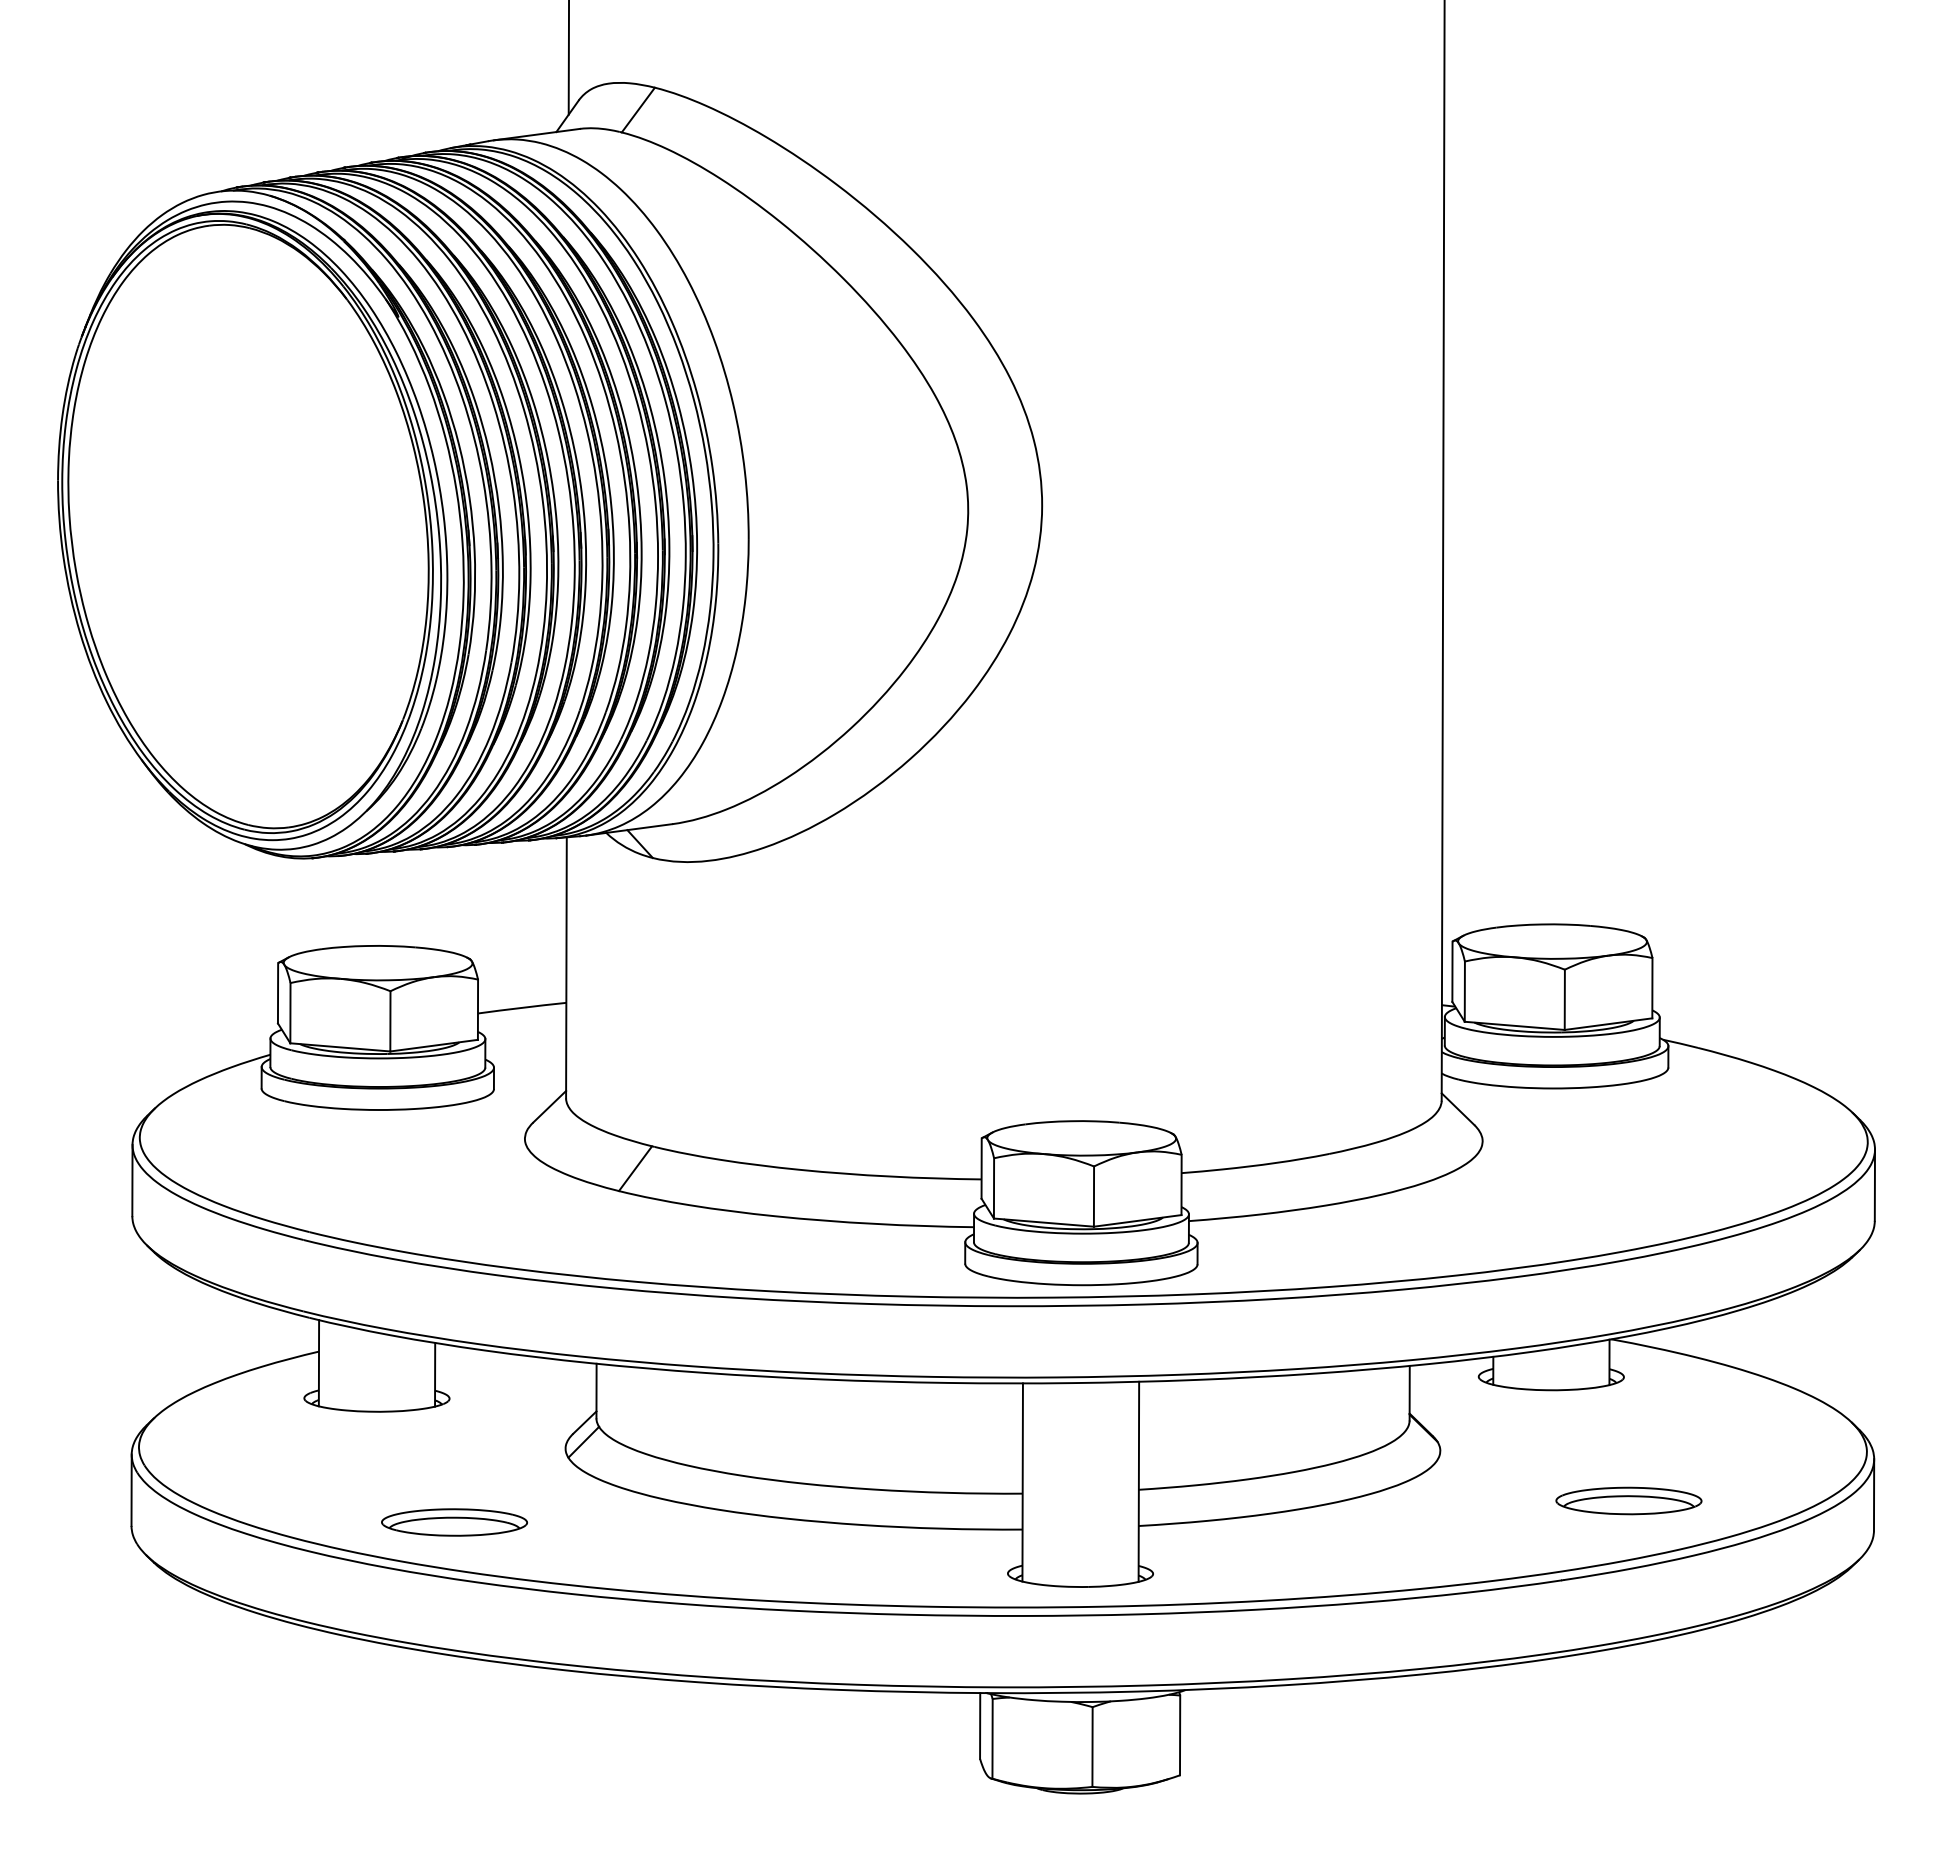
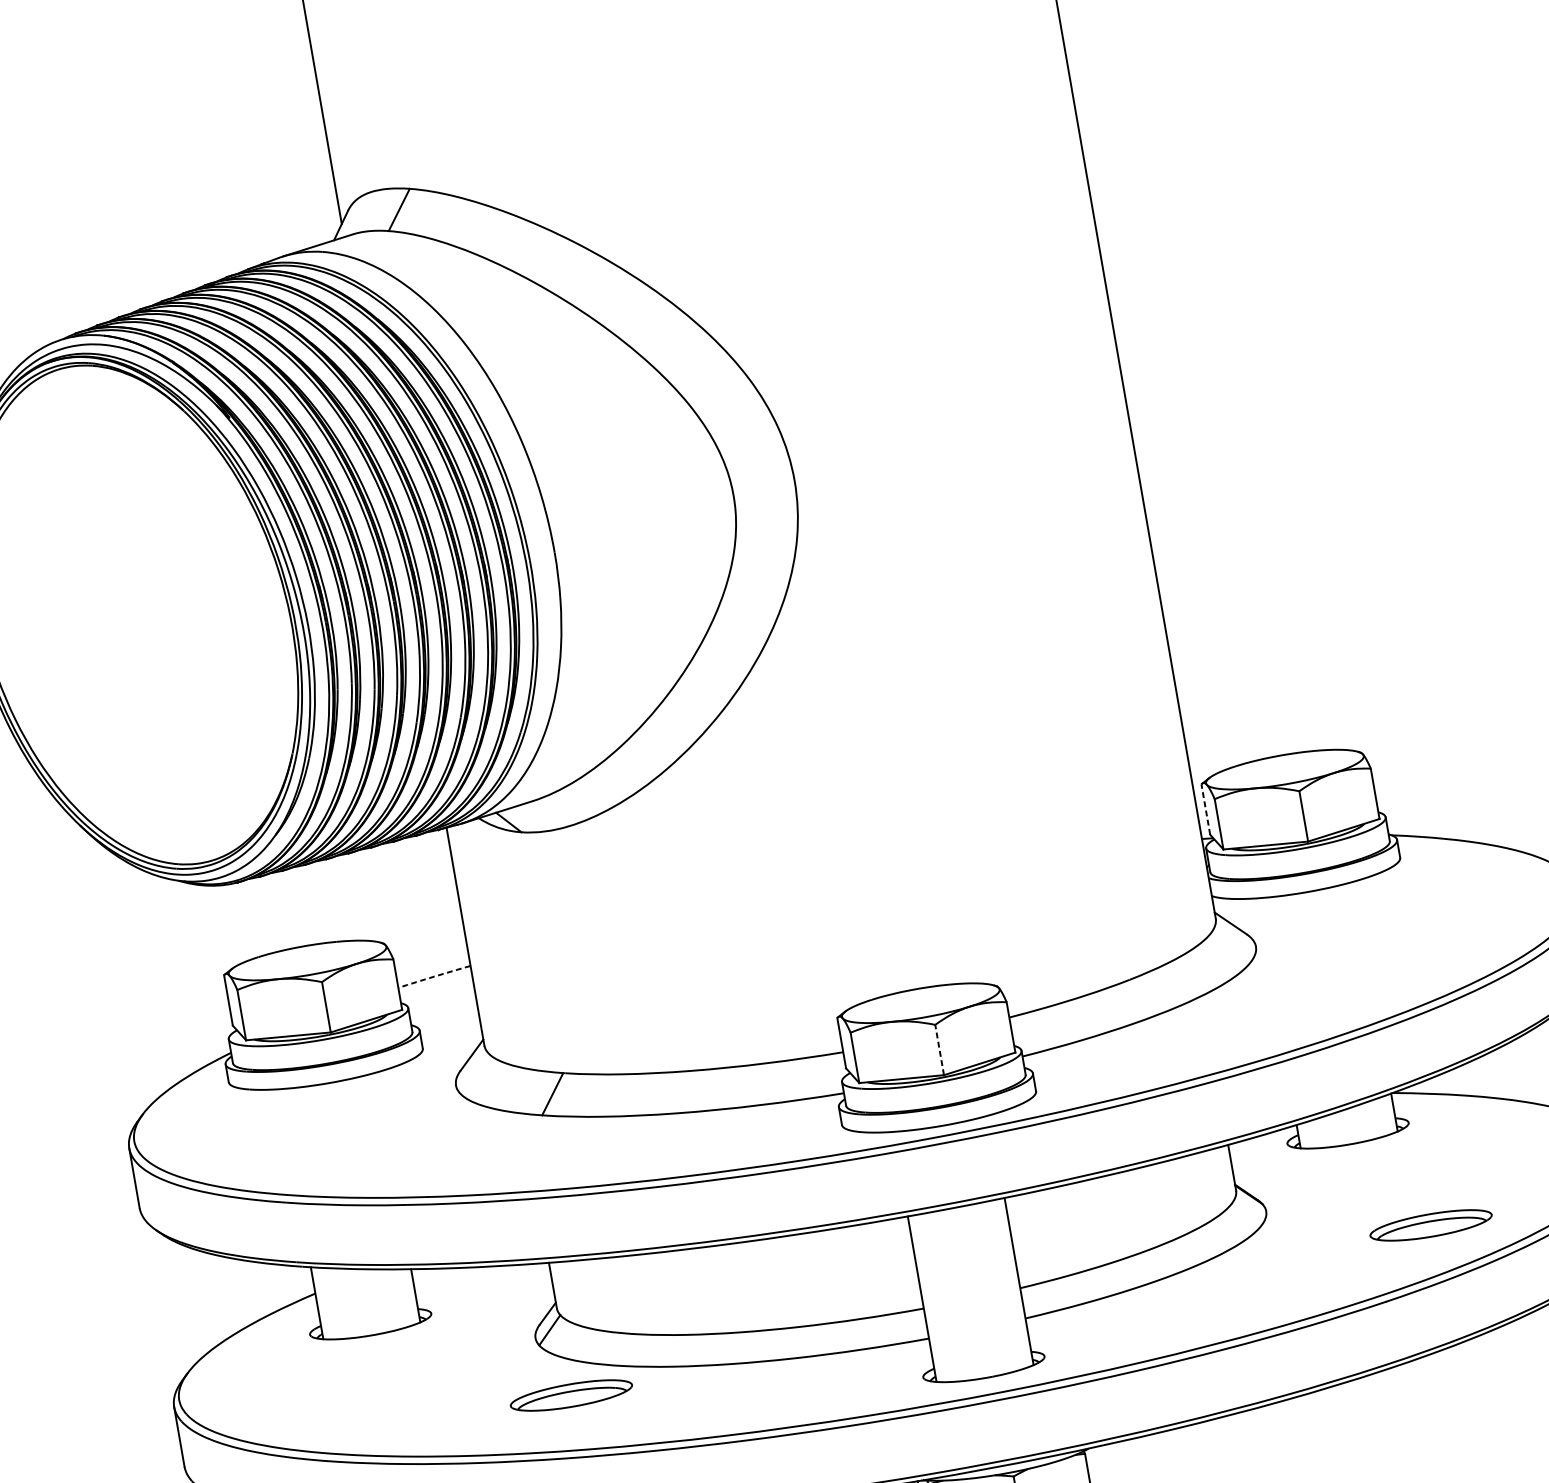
line: (1452, 971) -> (1205, 809), solid -> dashed
arc: (522, 1007) -> (434, 976), solid -> dashed
line: (1094, 1196) -> (940, 1049), solid -> dashed
part: (454, 1522) -> (571, 1395), moved

